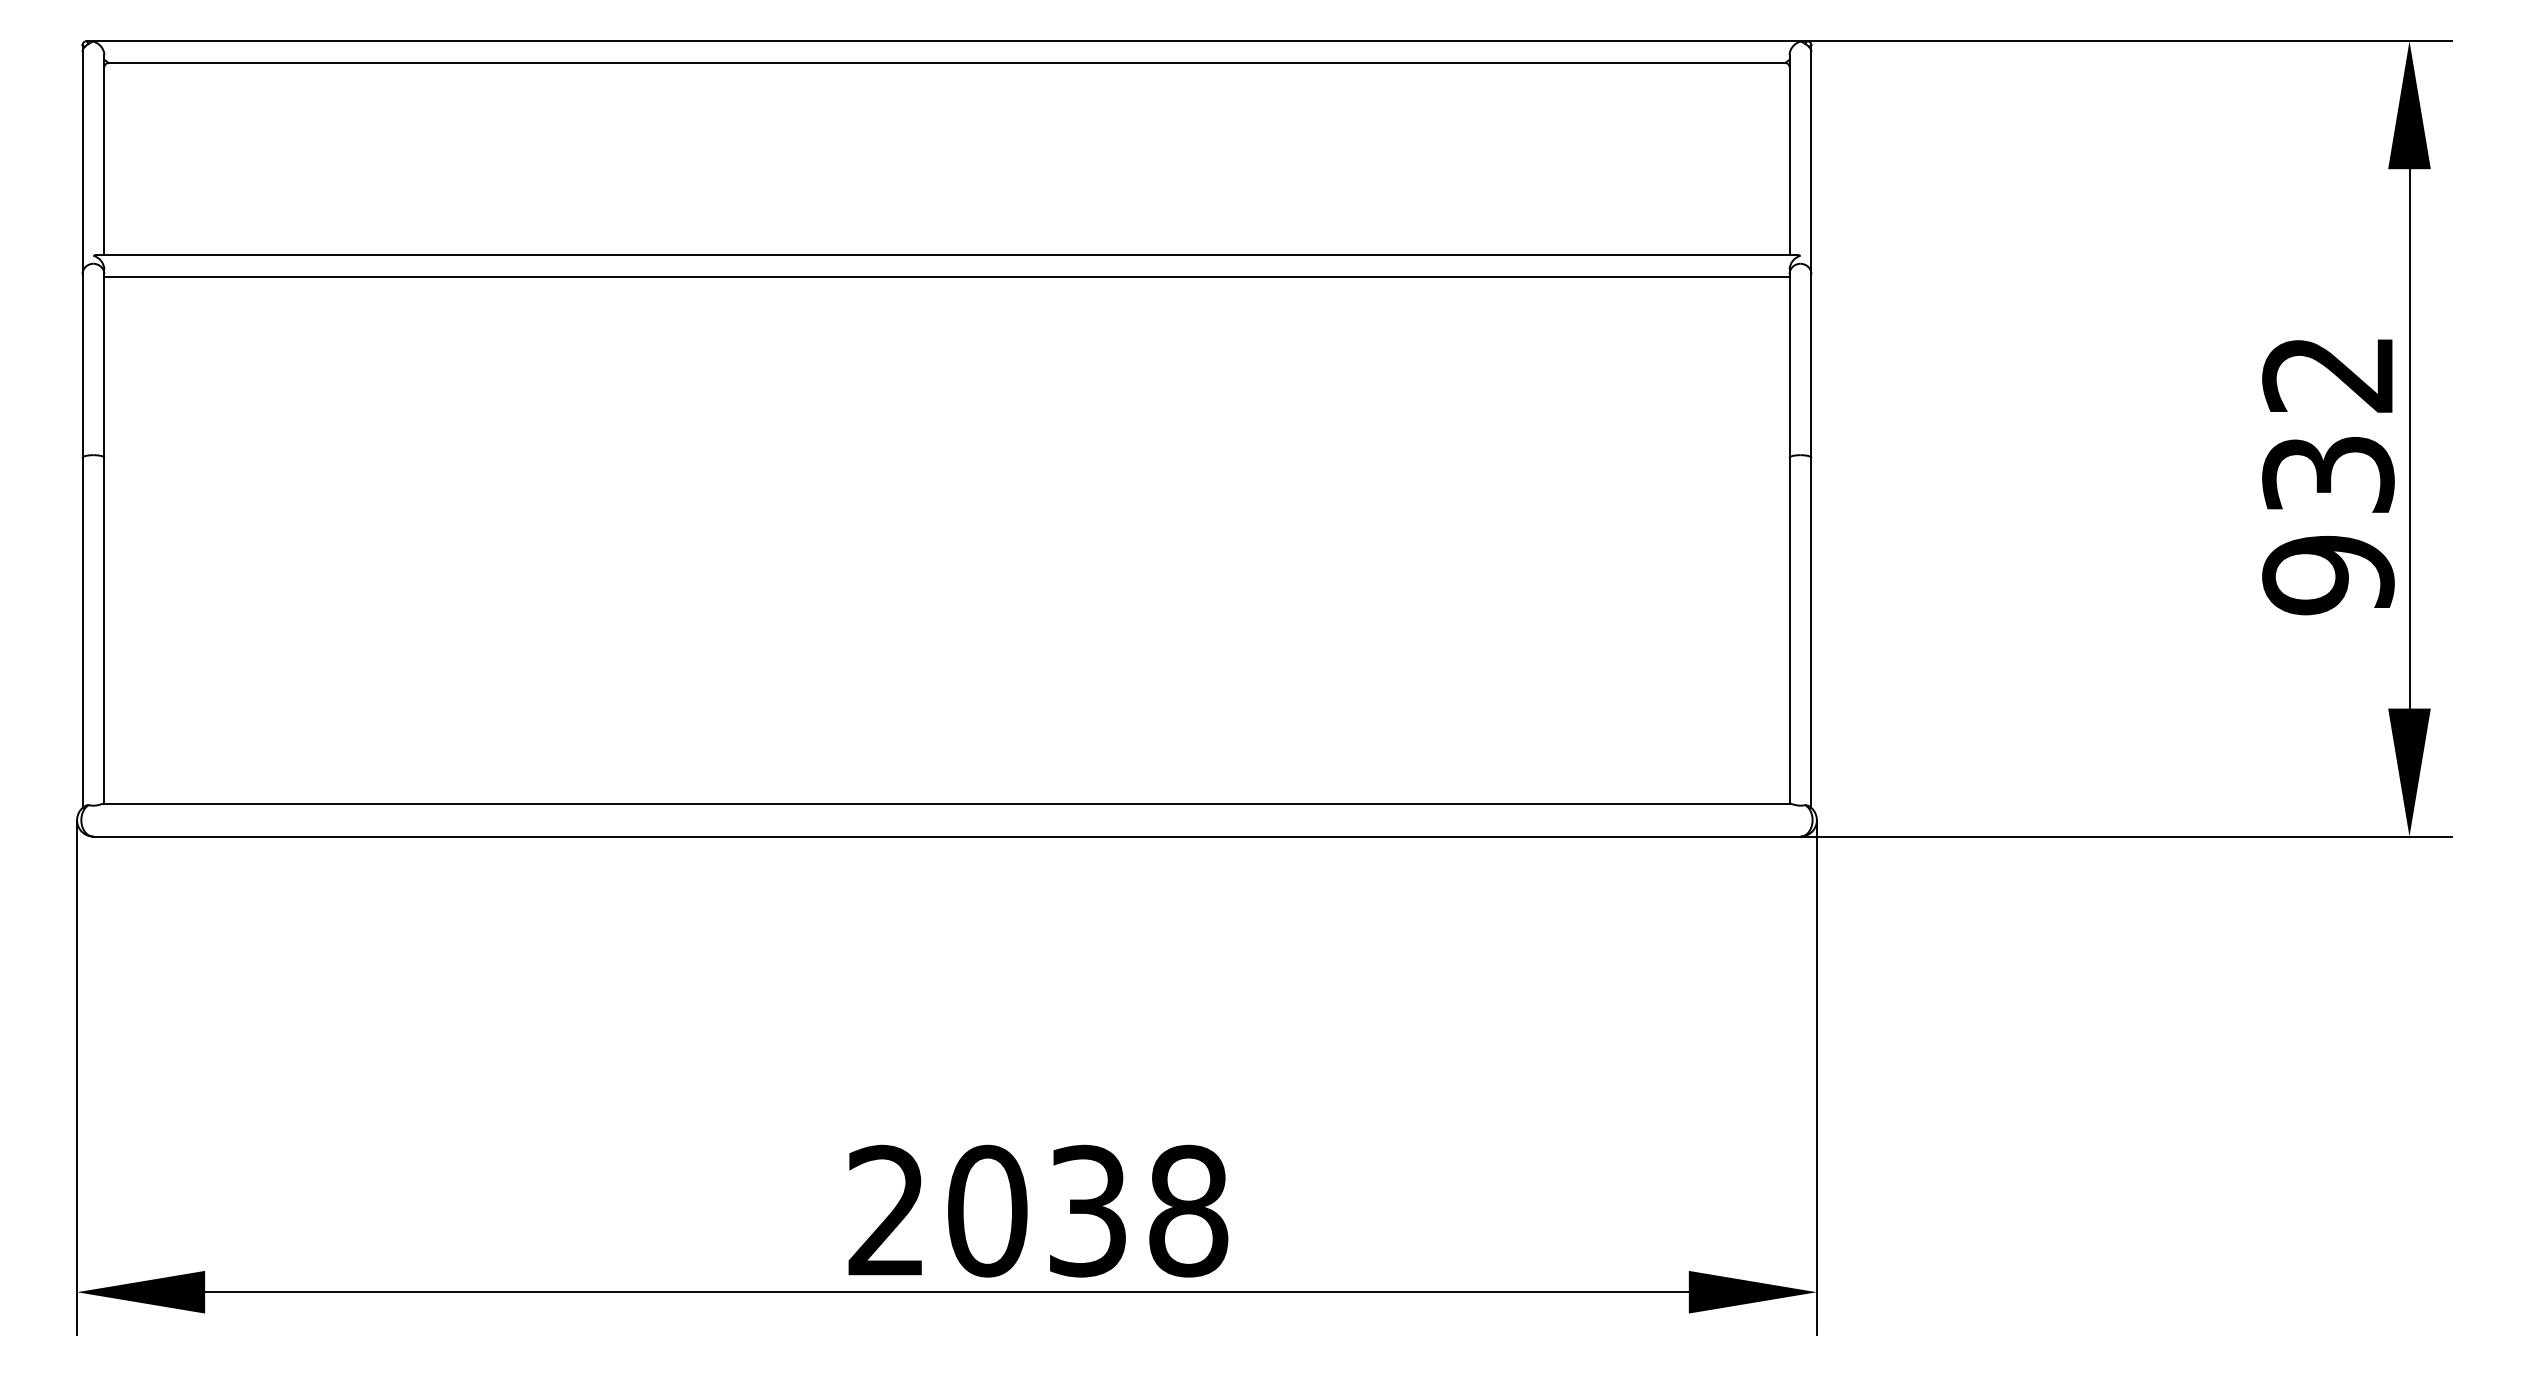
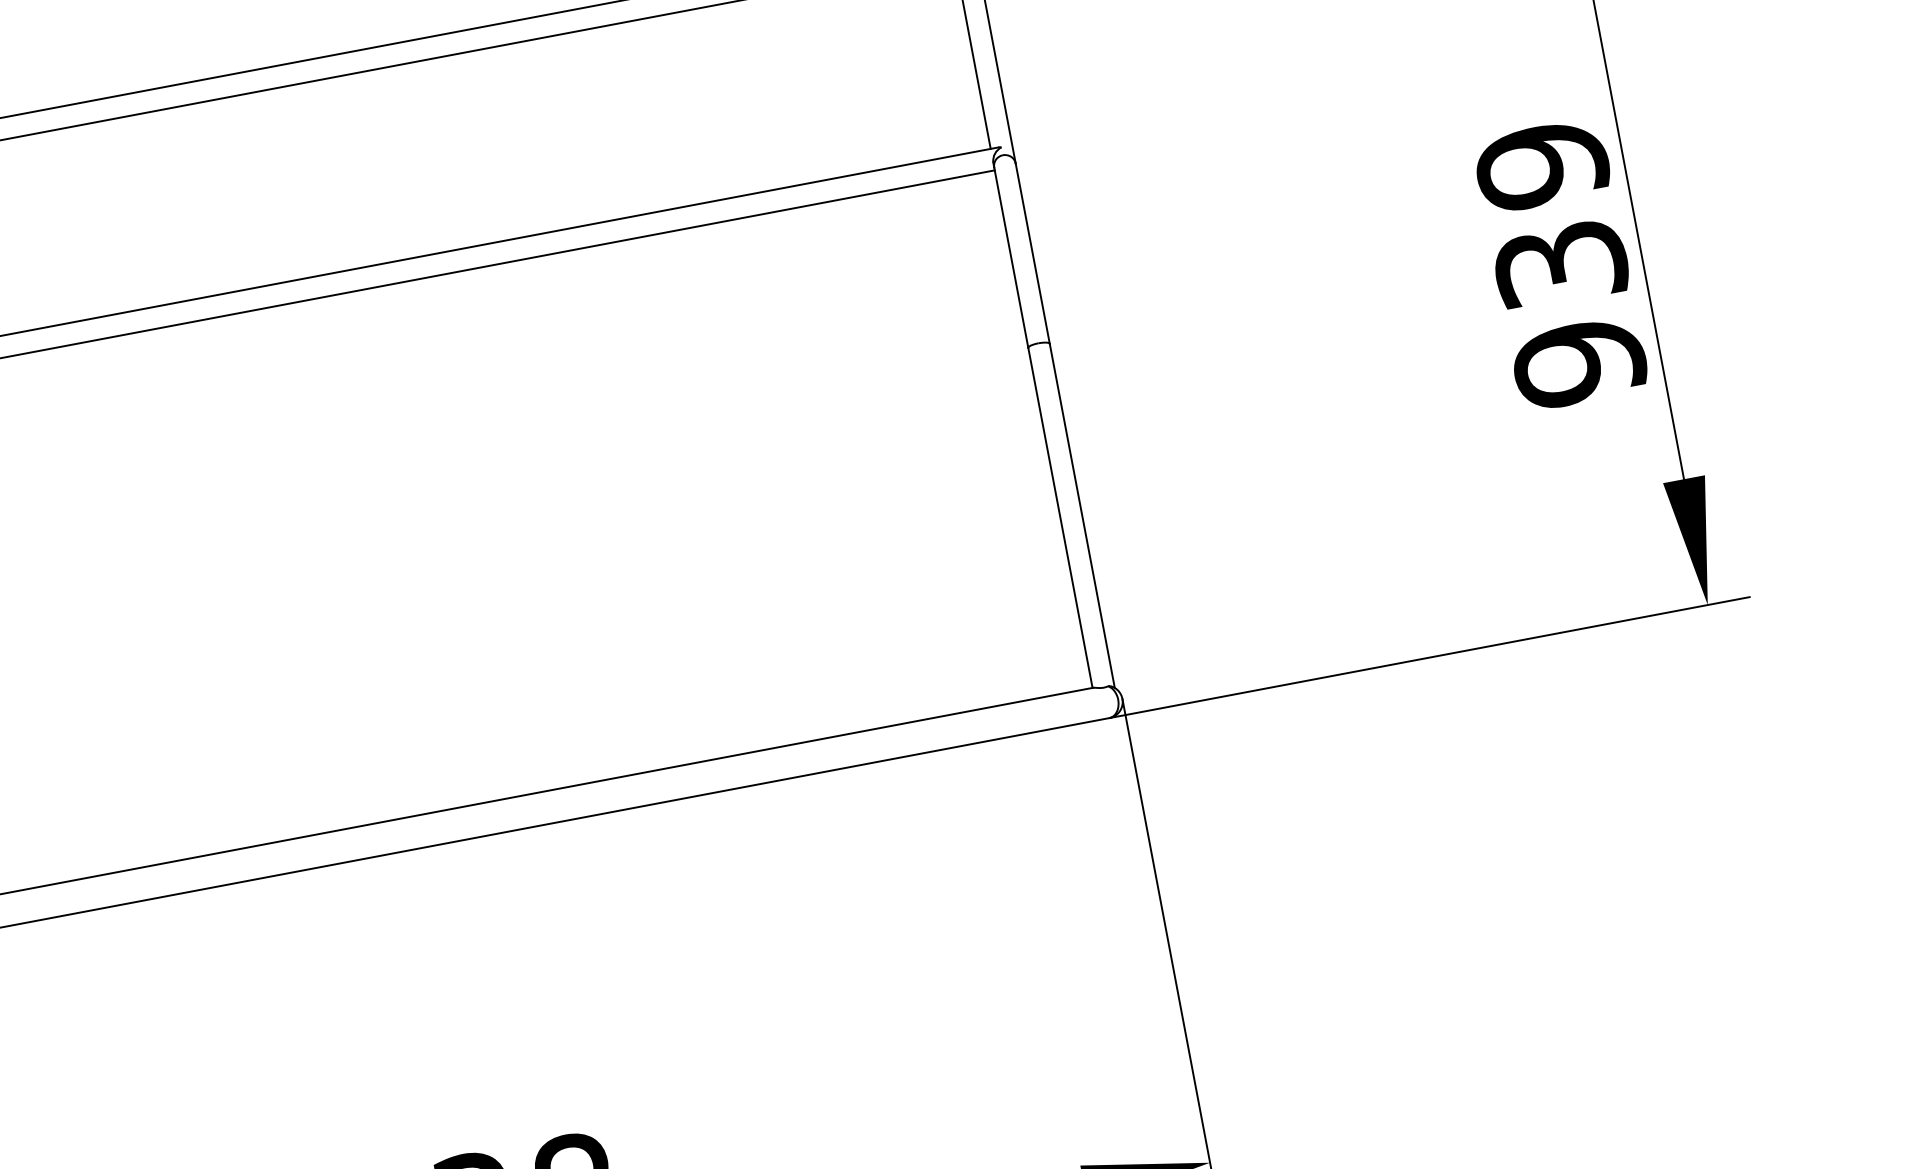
text: (2328, 374) -> (1542, 165), 932 -> 939

